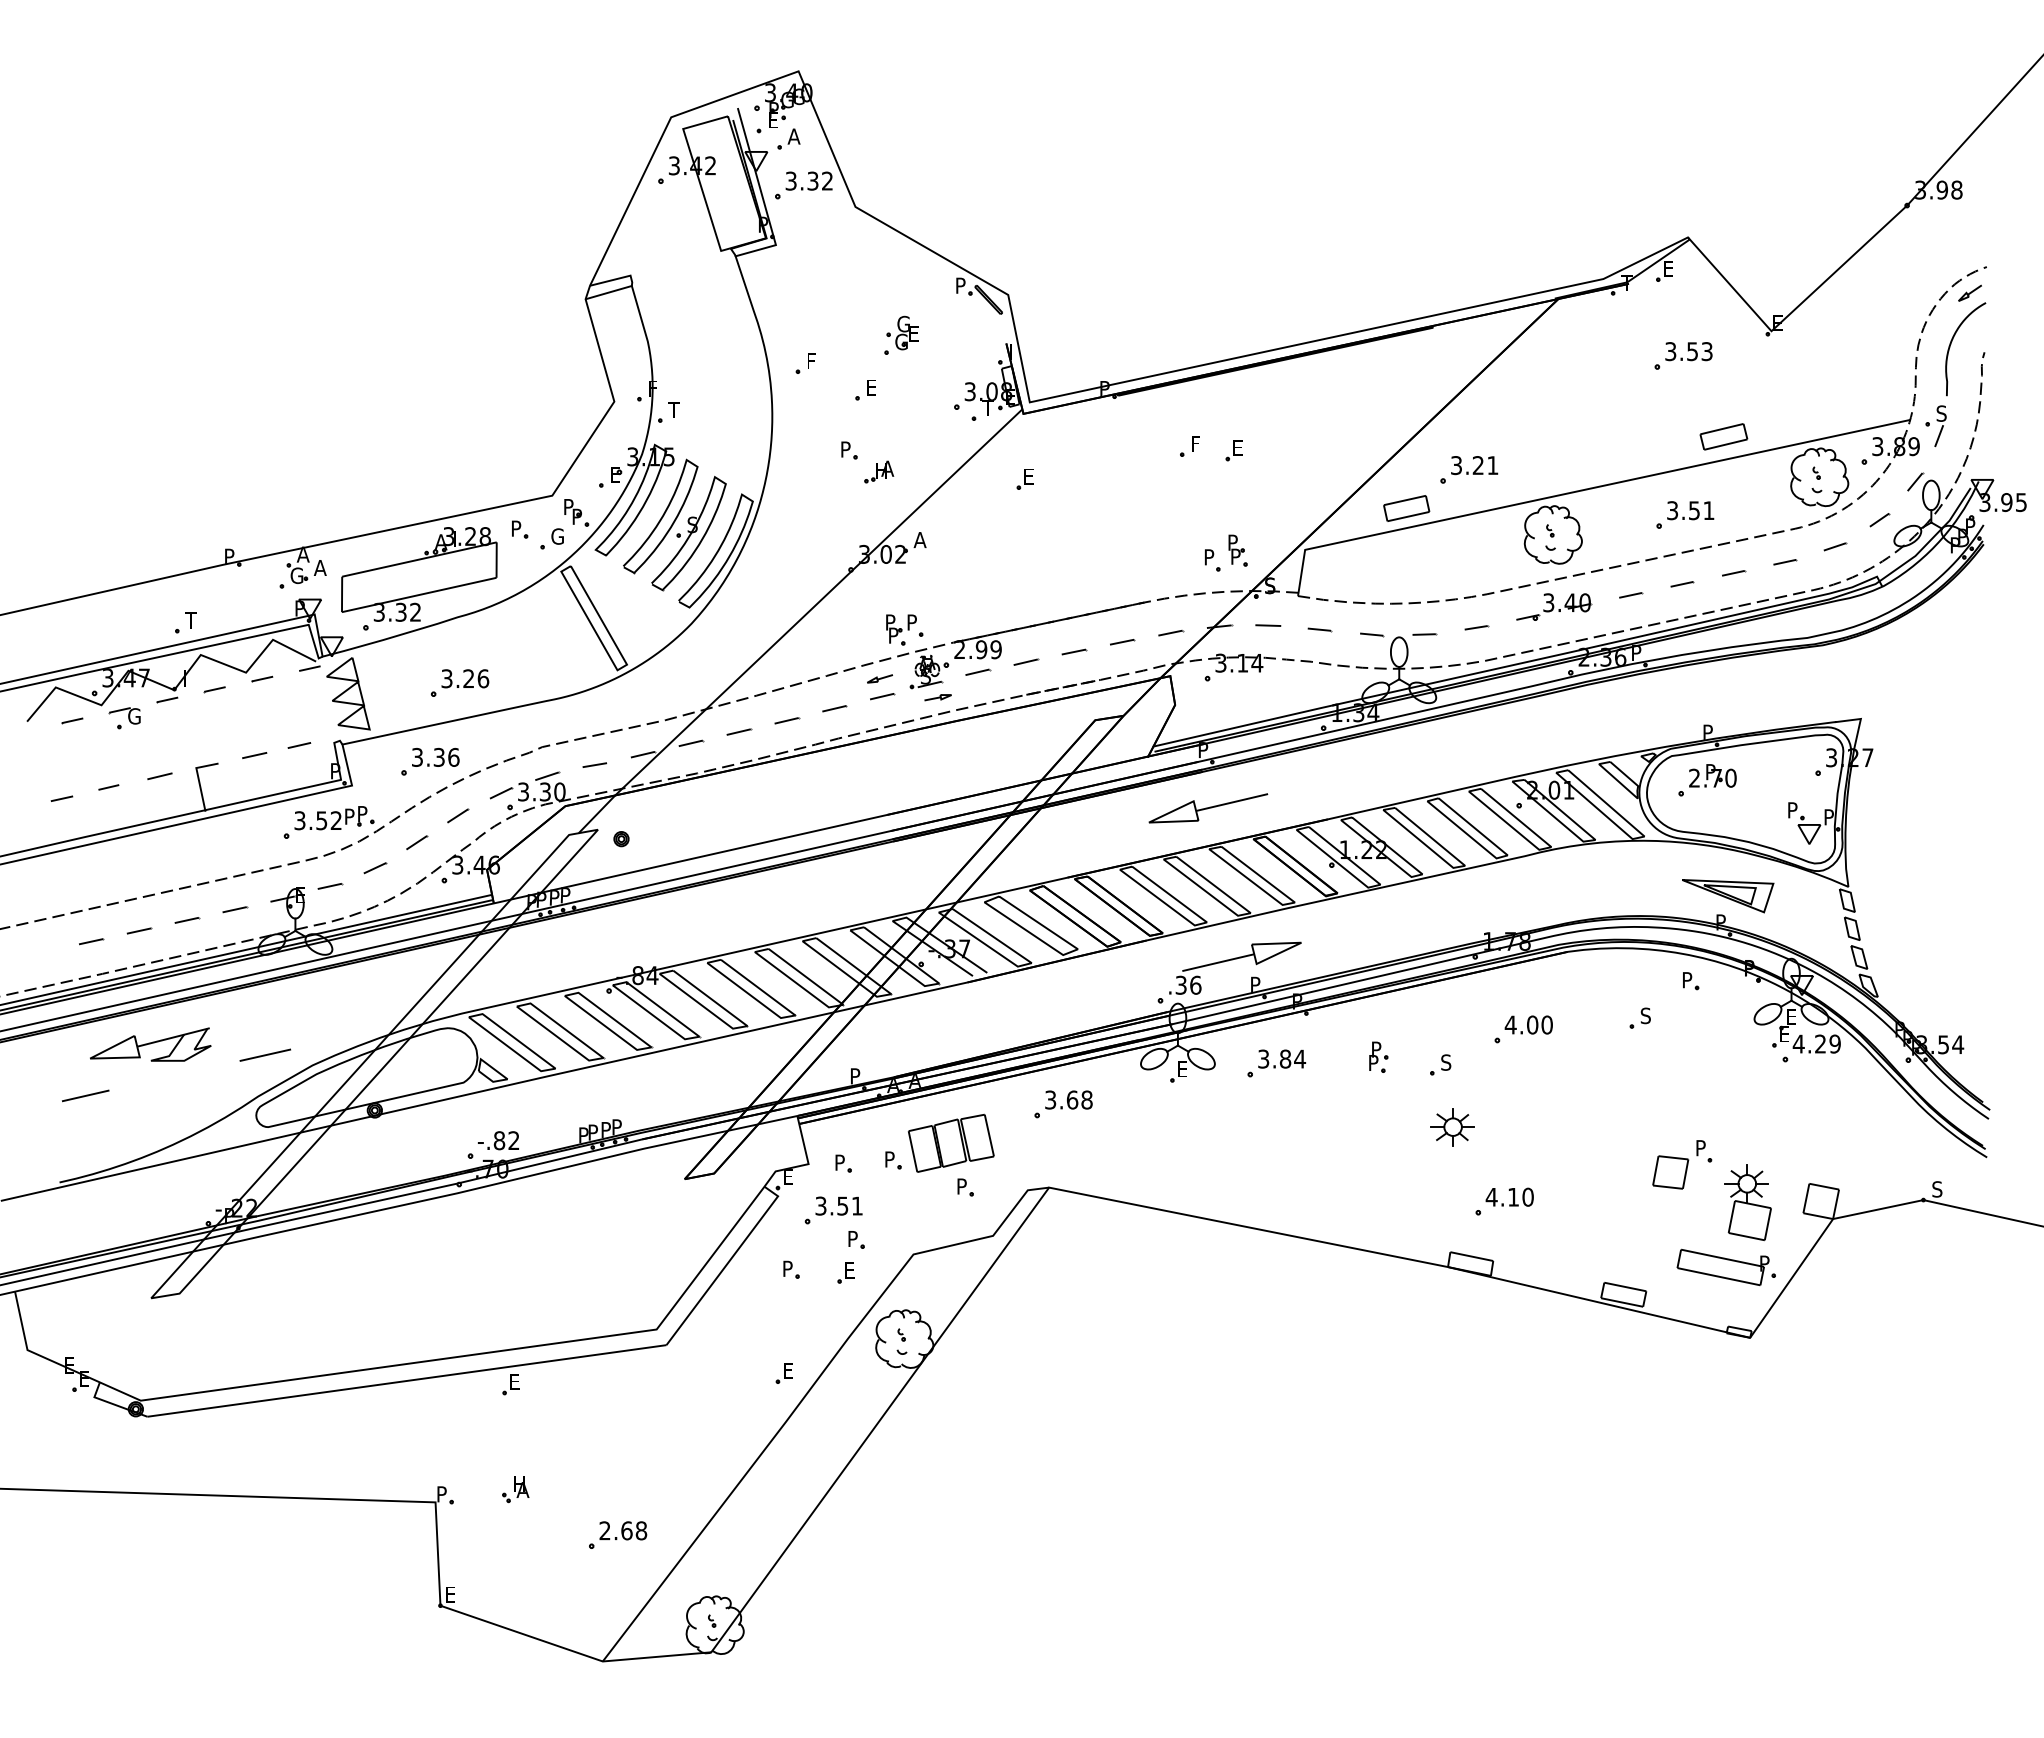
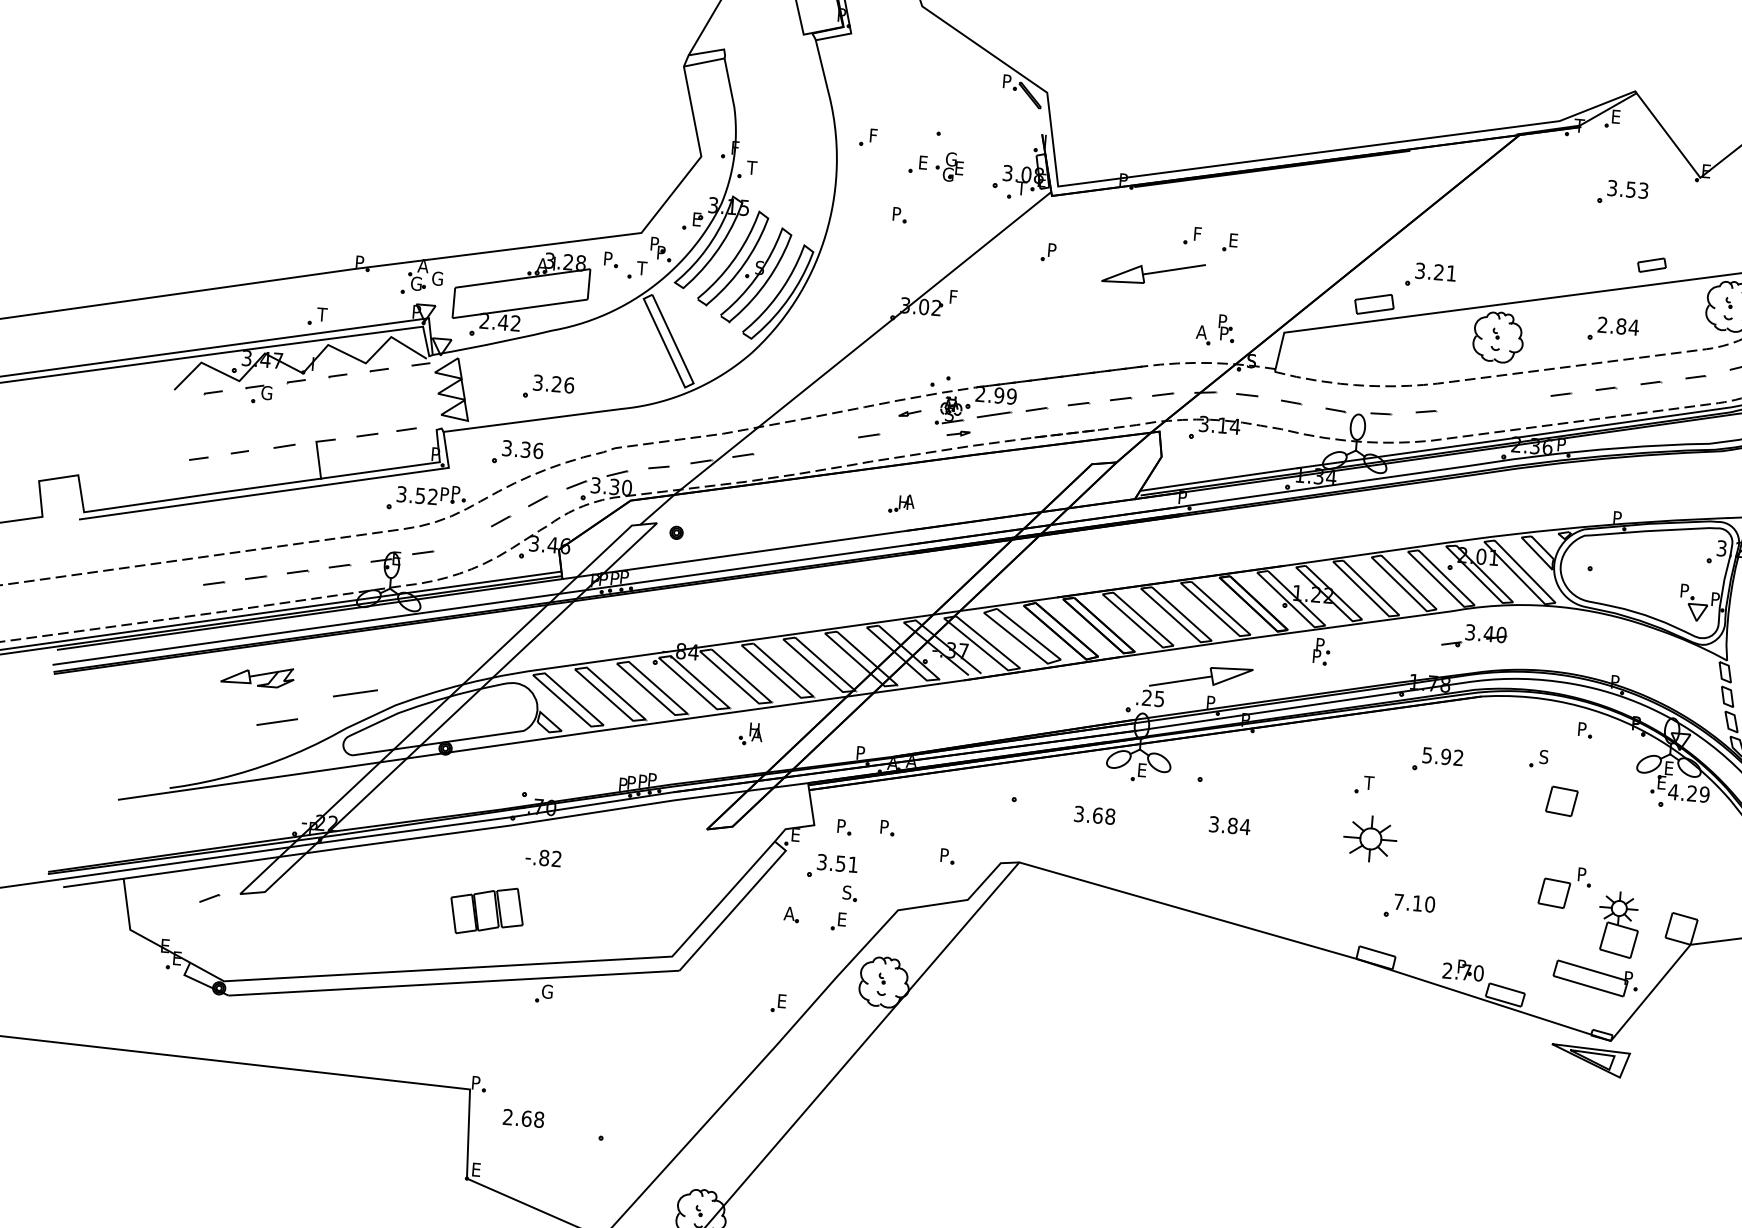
part: (902, 332) -> (949, 166), moved
part: (1723, 436) -> (1651, 264), size x0.7
part: (879, 471) -> (902, 503), moved
text: (1028, 476) -> (1051, 250), E -> P
text: (1690, 510) -> (1618, 326), 3.51 -> 2.84
text: (556, 536) -> (642, 268), G -> T
text: (919, 540) -> (953, 297), A -> F
text: (1209, 557) -> (1201, 332), P -> A
text: (320, 567) -> (437, 278), A -> G
part: (1554, 606) -> (1474, 636), moved
text: (390, 611) -> (494, 321), 3.32 -> 2.42
part: (901, 628) -> (932, 371), removed
part: (978, 671) -> (995, 414), size x1.6
line: (882, 696) -> (910, 428), removed
line: (787, 720) -> (827, 442), removed
line: (739, 731) -> (785, 448), removed
part: (1712, 775) -> (1463, 969), moved
part: (1208, 808) -> (1153, 273), moved
line: (375, 868) -> (209, 898), moved
part: (1728, 896) -> (1590, 1061), moved
text: (1188, 984) -> (1153, 697), .36 -> .25
text: (1528, 1024) -> (1442, 756), 4.00 -> 5.92
part: (150, 1044) -> (257, 676), size x0.7
part: (1378, 1056) -> (1321, 651), moved
text: (1282, 1058) -> (1230, 825), moved
text: (1445, 1062) -> (1368, 782), S -> T
part: (1670, 1065) -> (1561, 801), added
line: (85, 1095) -> (277, 721), moved
text: (1068, 1099) -> (1094, 814), moved
part: (1452, 1127) -> (1370, 839), size x1.4
text: (497, 1140) -> (542, 857), moved
part: (950, 1142) -> (486, 910), moved
text: (1491, 1197) -> (1398, 902), 4.10 -> 7.10
text: (852, 1238) -> (846, 892), P -> S
text: (787, 1268) -> (788, 913), P -> A
text: (515, 1381) -> (547, 991), E -> G
part: (515, 1489) -> (750, 733), moved
text: (623, 1530) -> (523, 1118), moved

